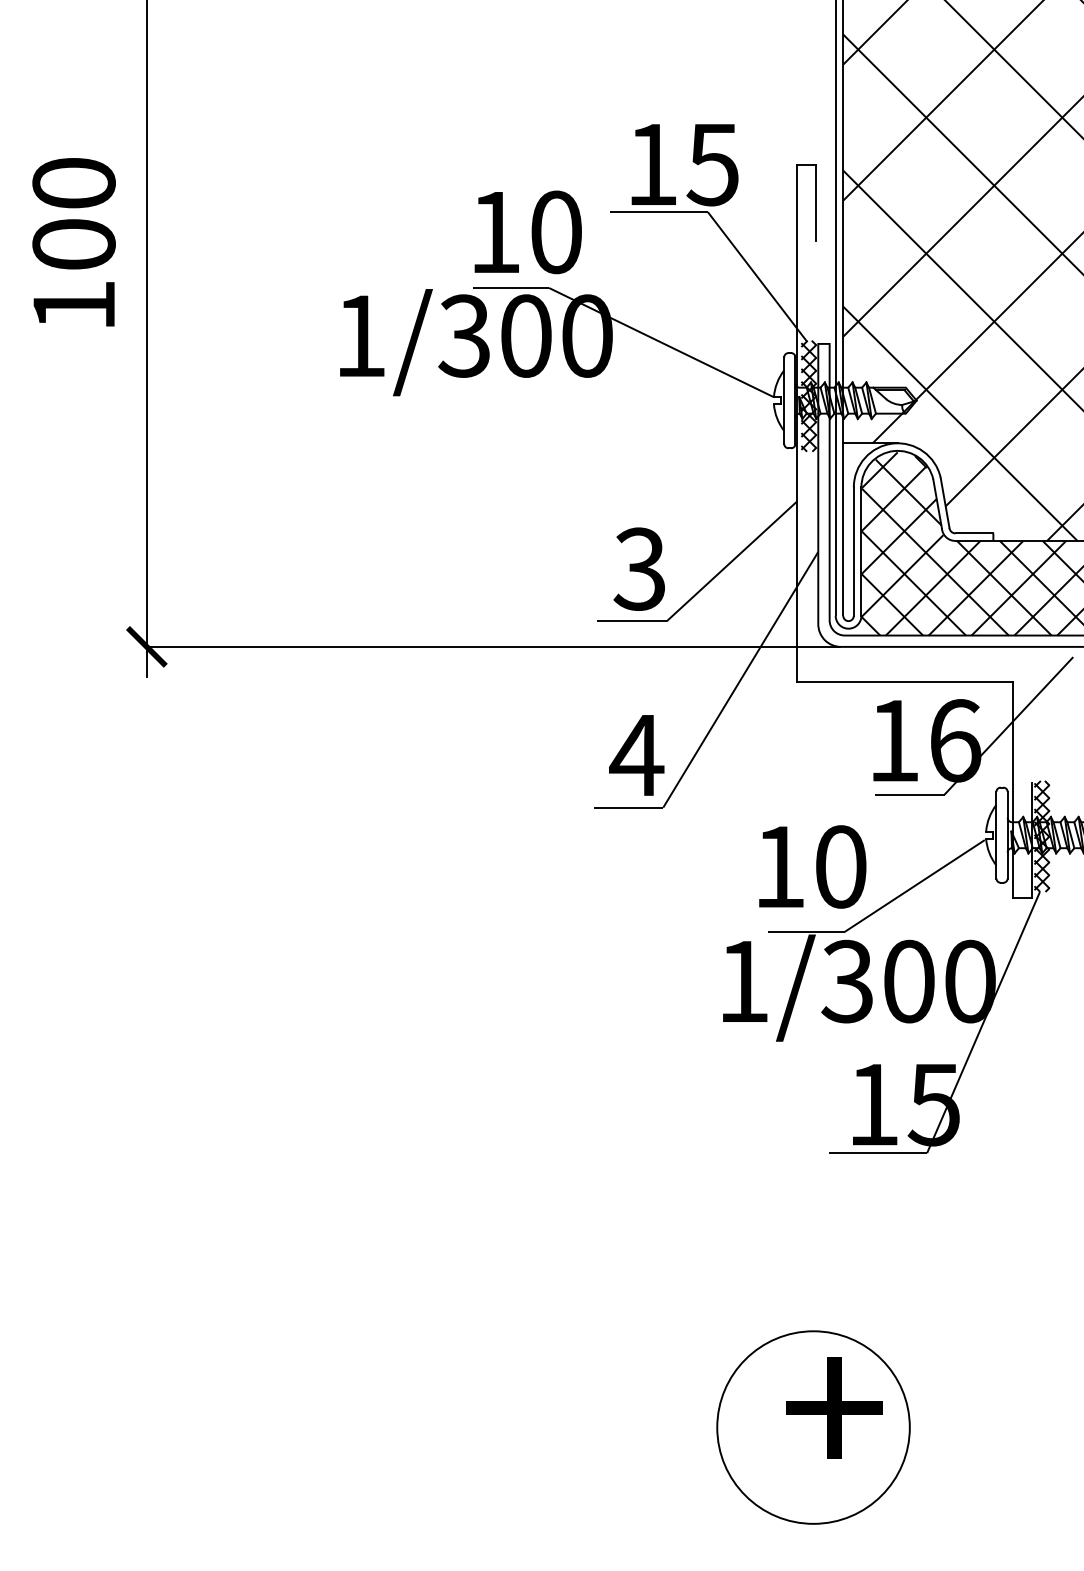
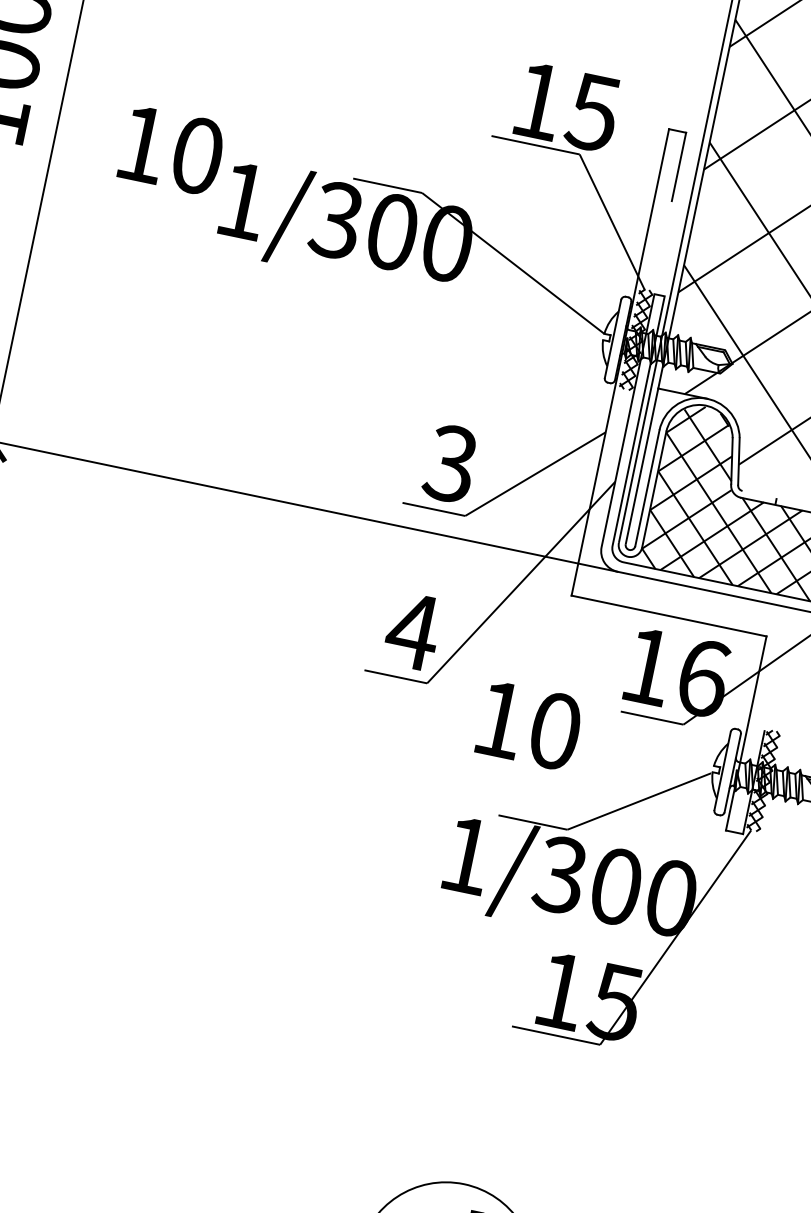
text: (527, 232) -> (171, 150), moved
line: (974, 533) -> (759, 494), removed
text: (812, 866) -> (529, 725), moved

